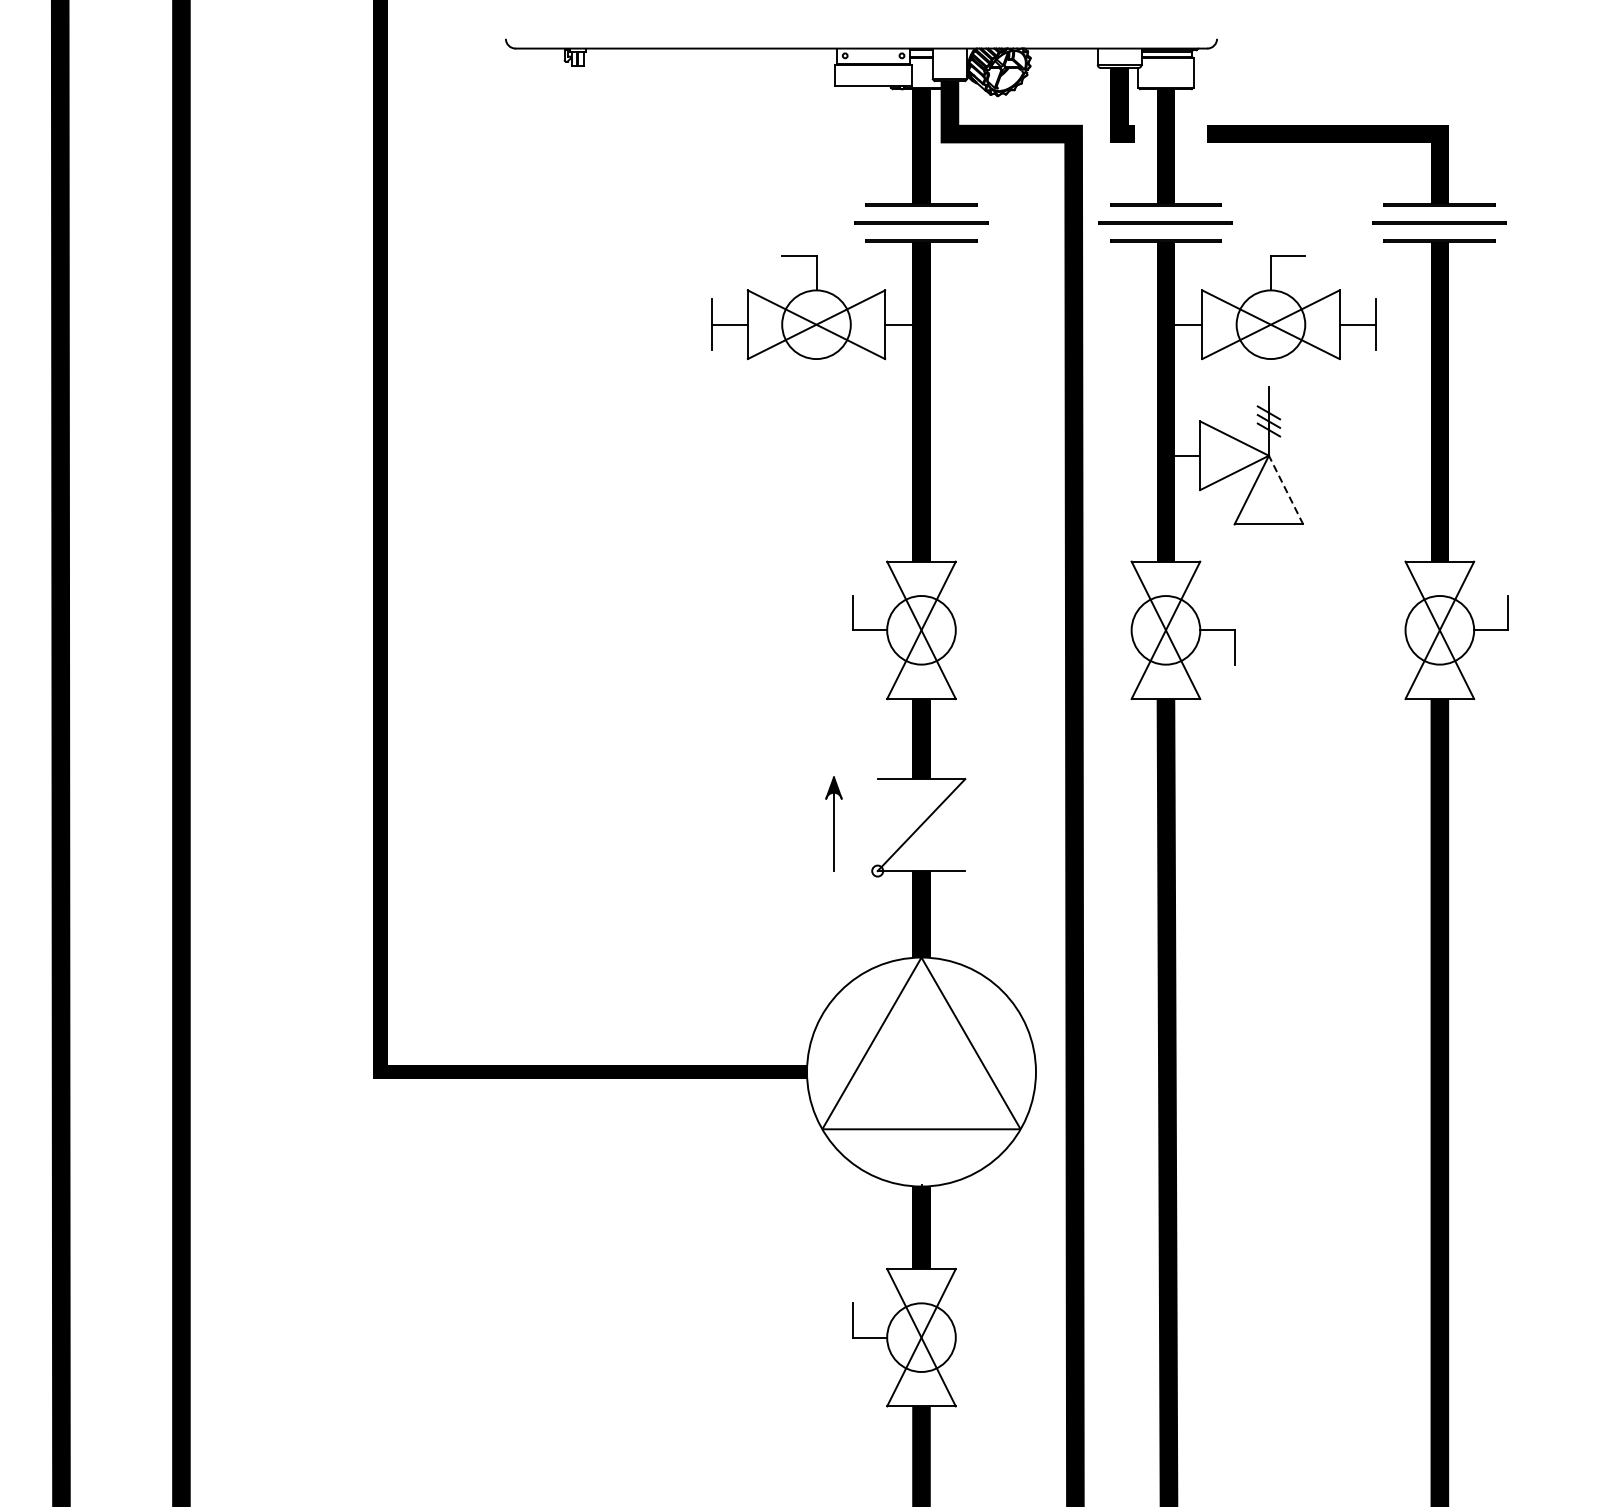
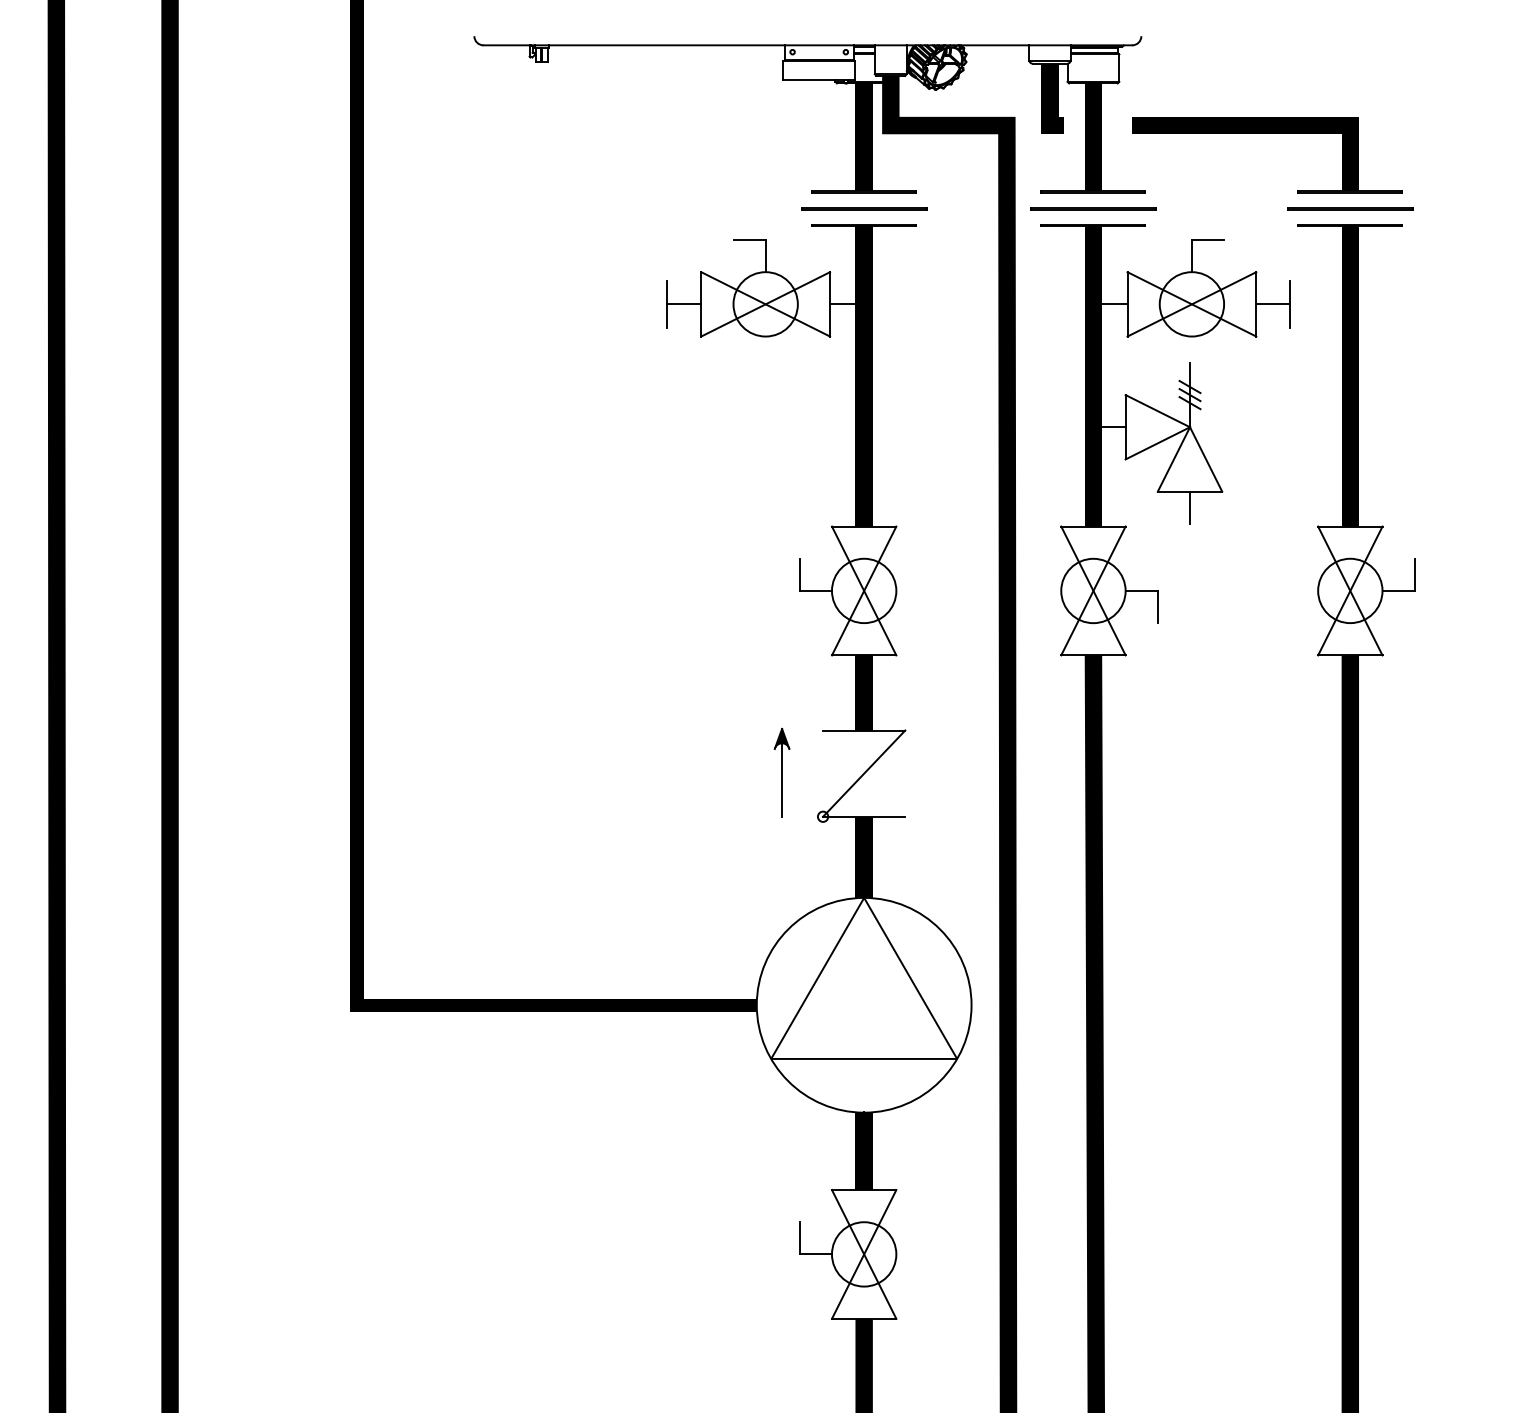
line: (1286, 490) -> (1206, 459), dashed -> solid
line: (1269, 541) -> (1190, 507), added

